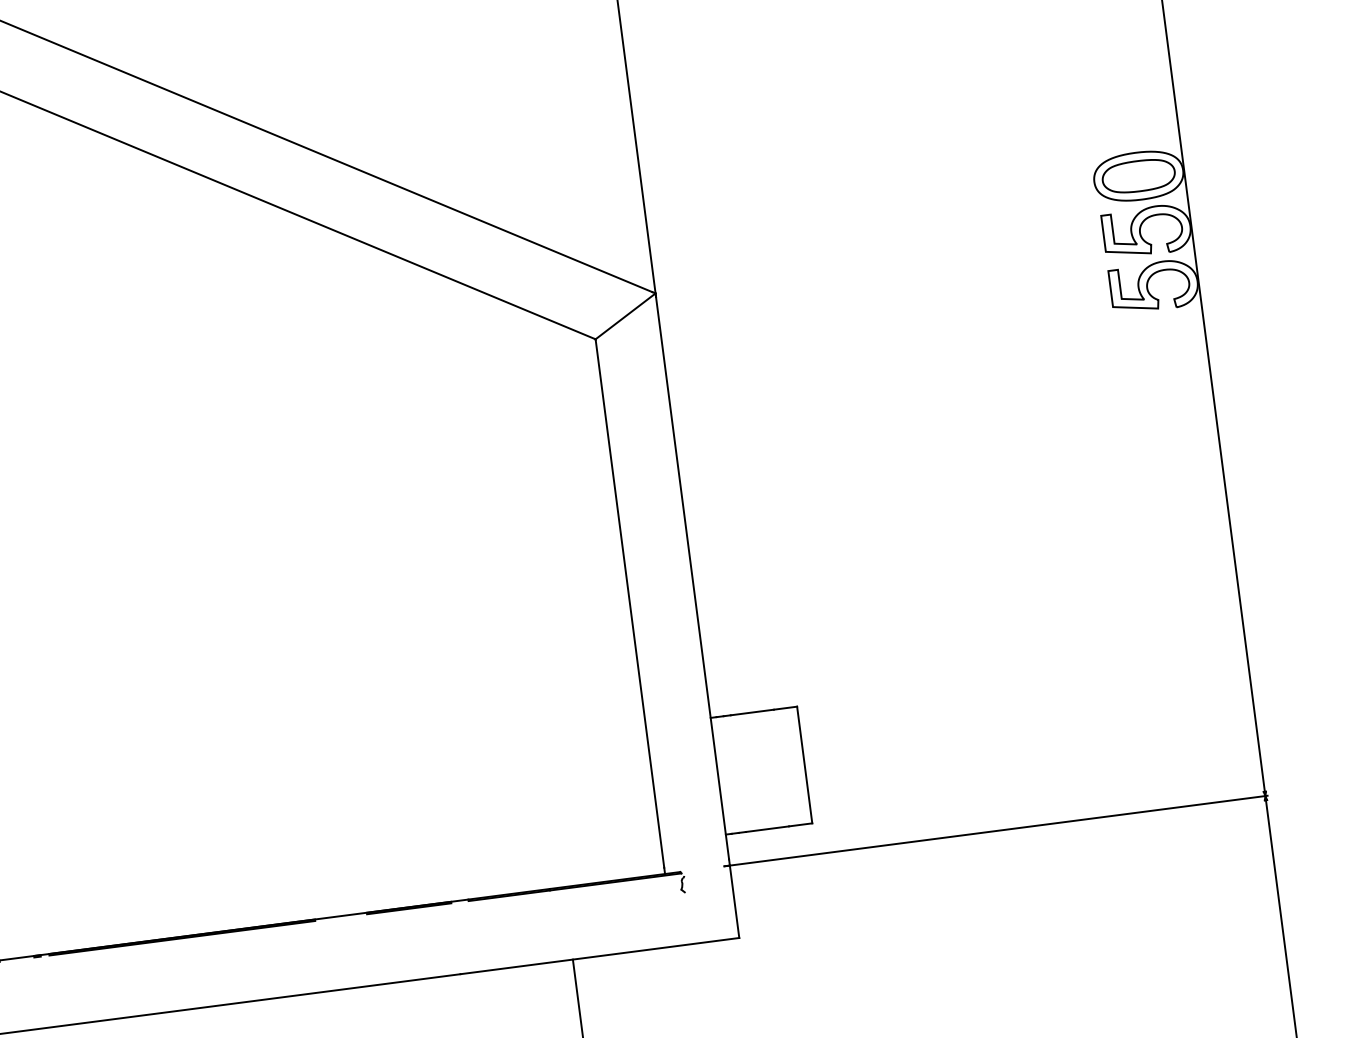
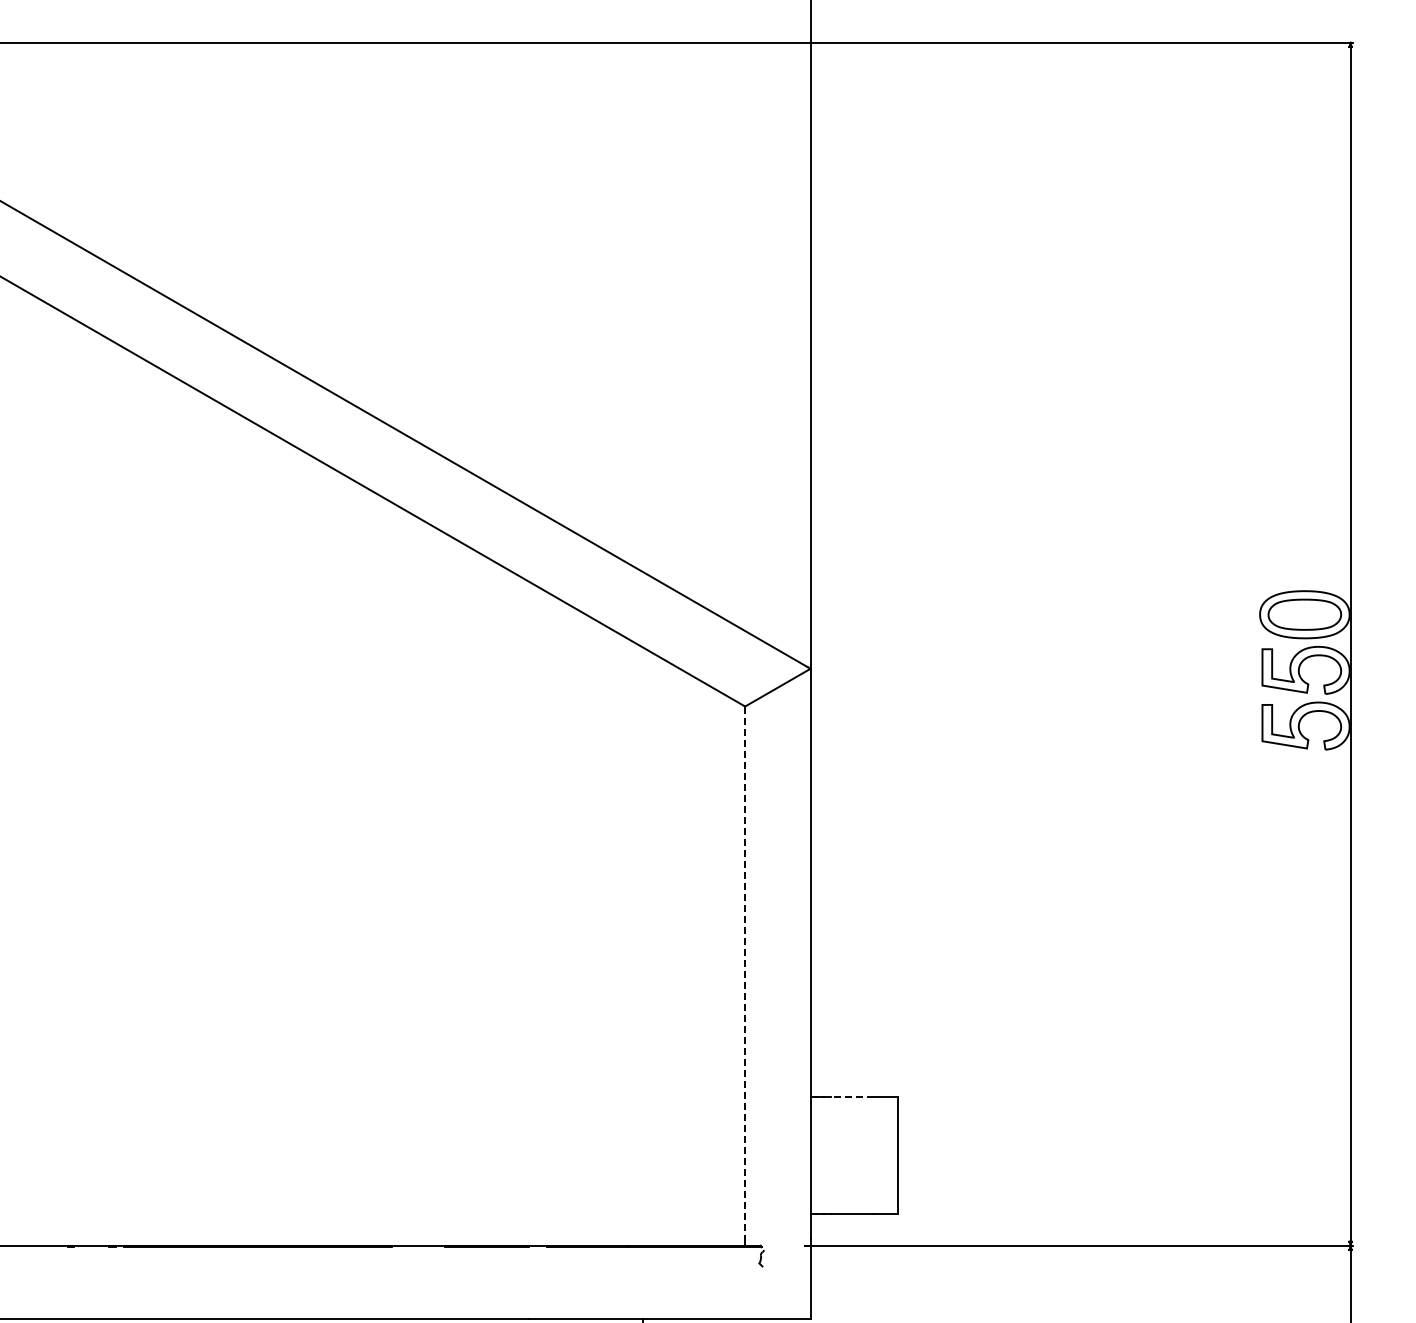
line: (630, 604) -> (745, 973), solid -> dashed
line: (752, 712) -> (852, 1096), solid -> dashed

